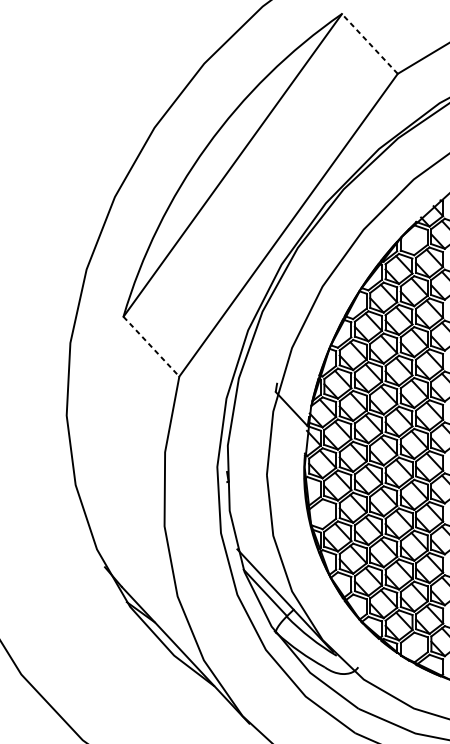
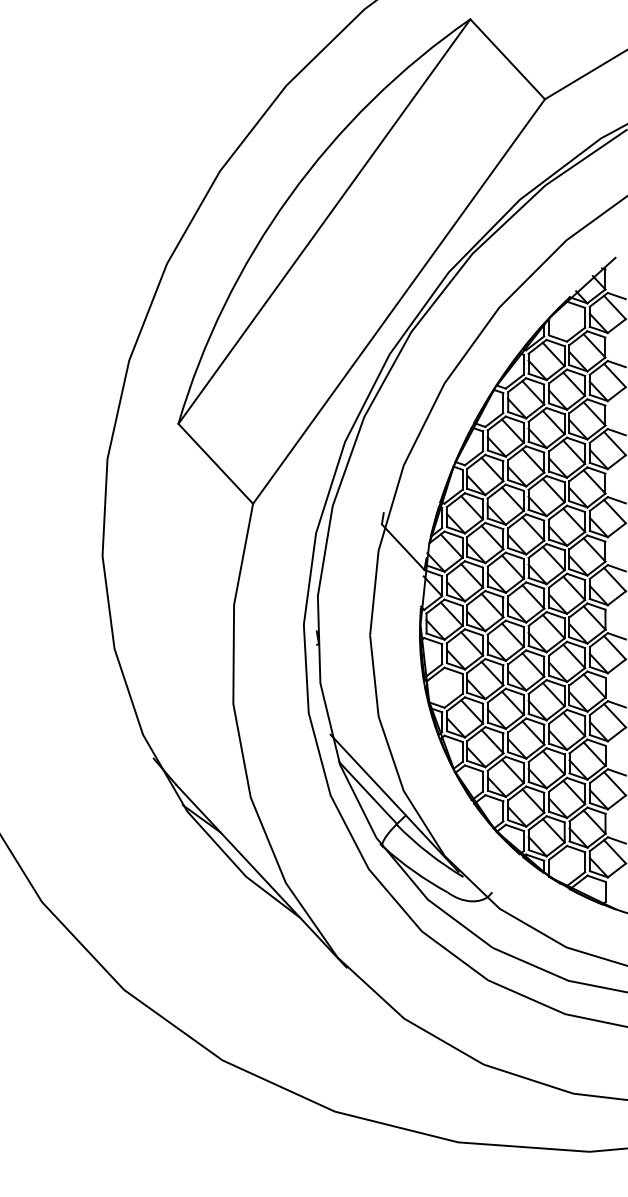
line: (369, 44) -> (507, 59), dashed -> solid
line: (151, 346) -> (215, 463), dashed -> solid

